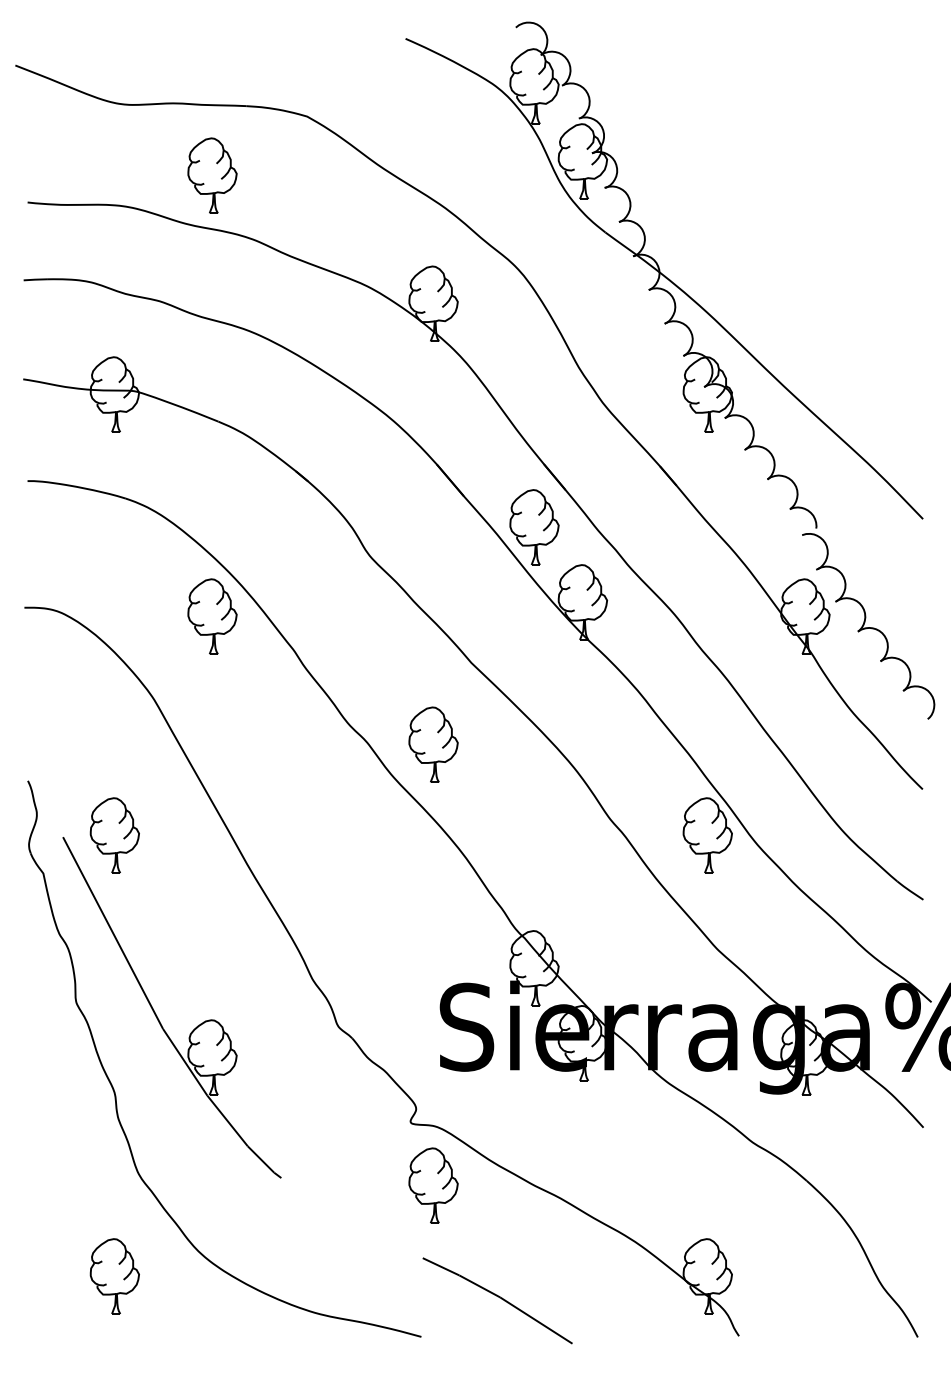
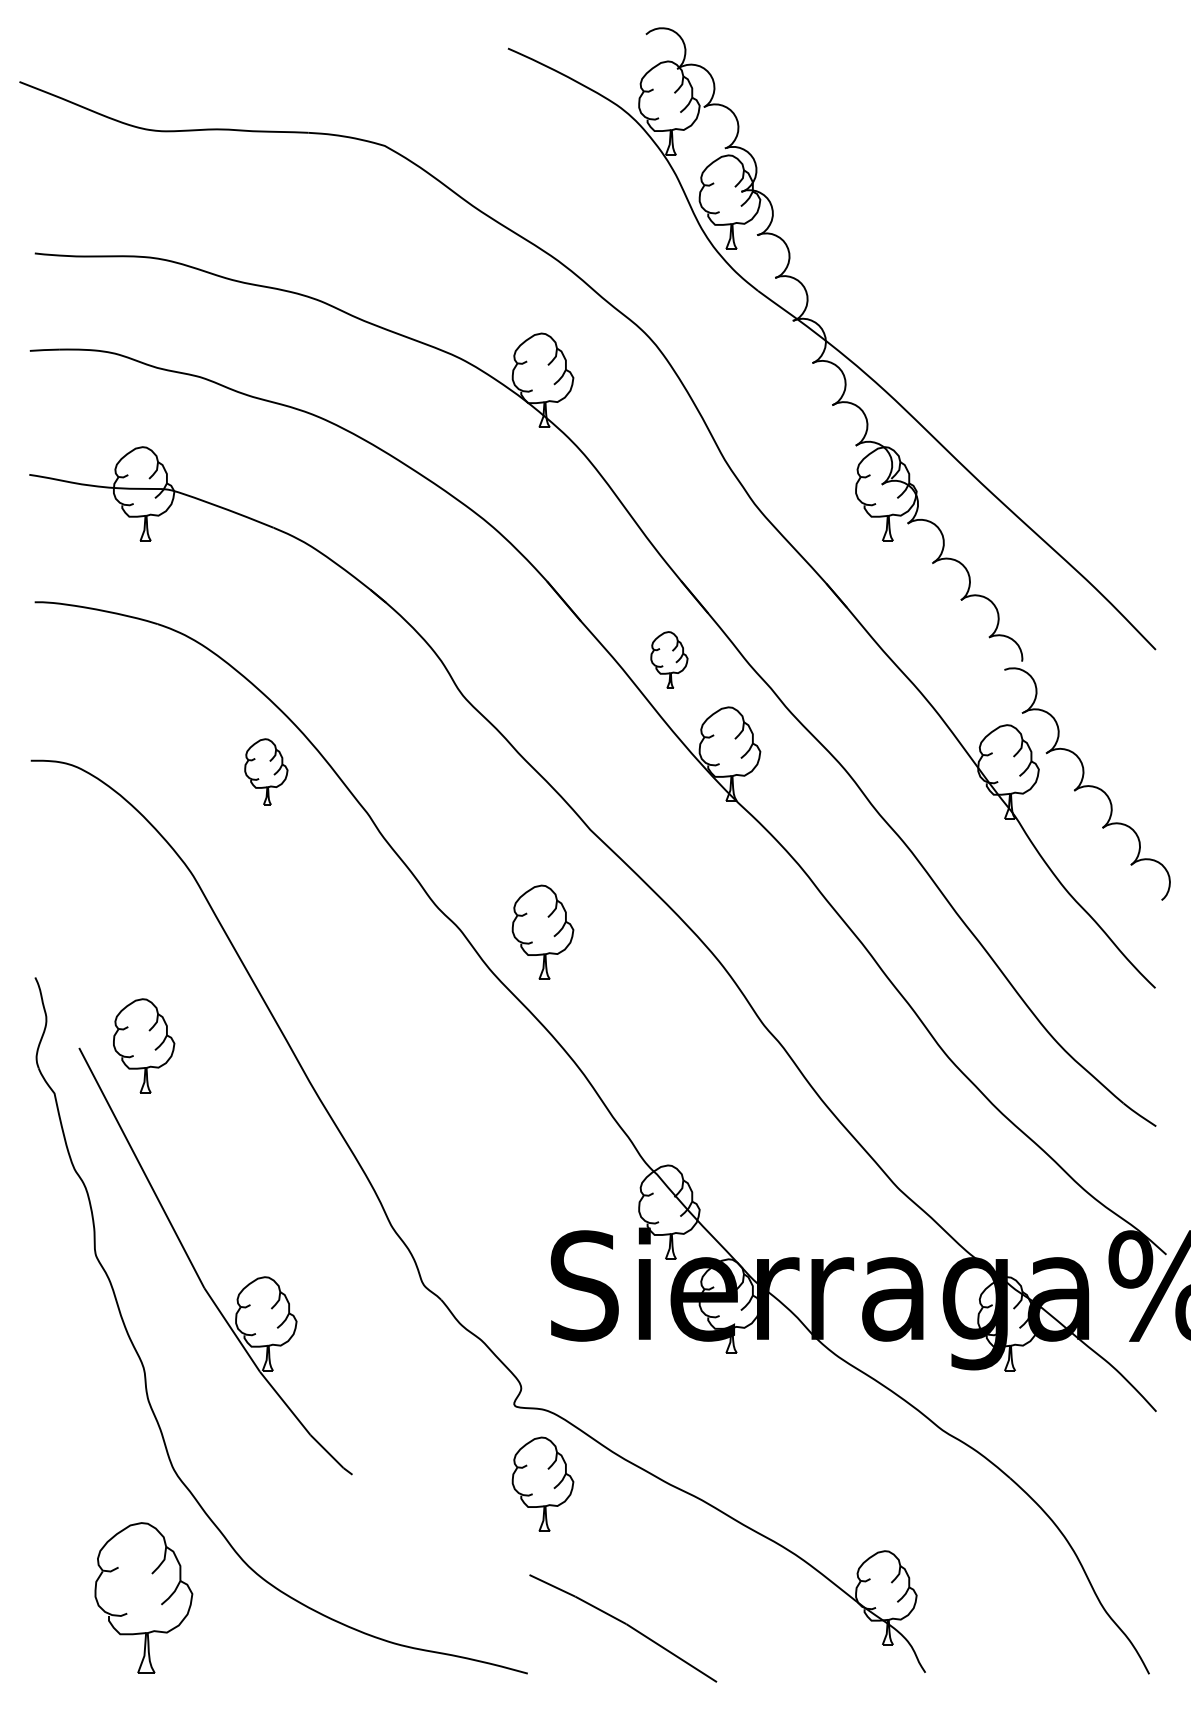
part: (212, 175) -> (266, 219), removed
part: (534, 526) -> (669, 659), size x0.6
part: (212, 616) -> (266, 771), size x0.7
part: (707, 835) -> (886, 1045), removed
part: (115, 1276) -> (144, 1597), size x1.6

